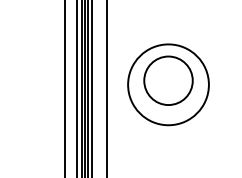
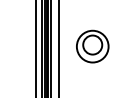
part: (168, 84) -> (92, 46), size x0.71

